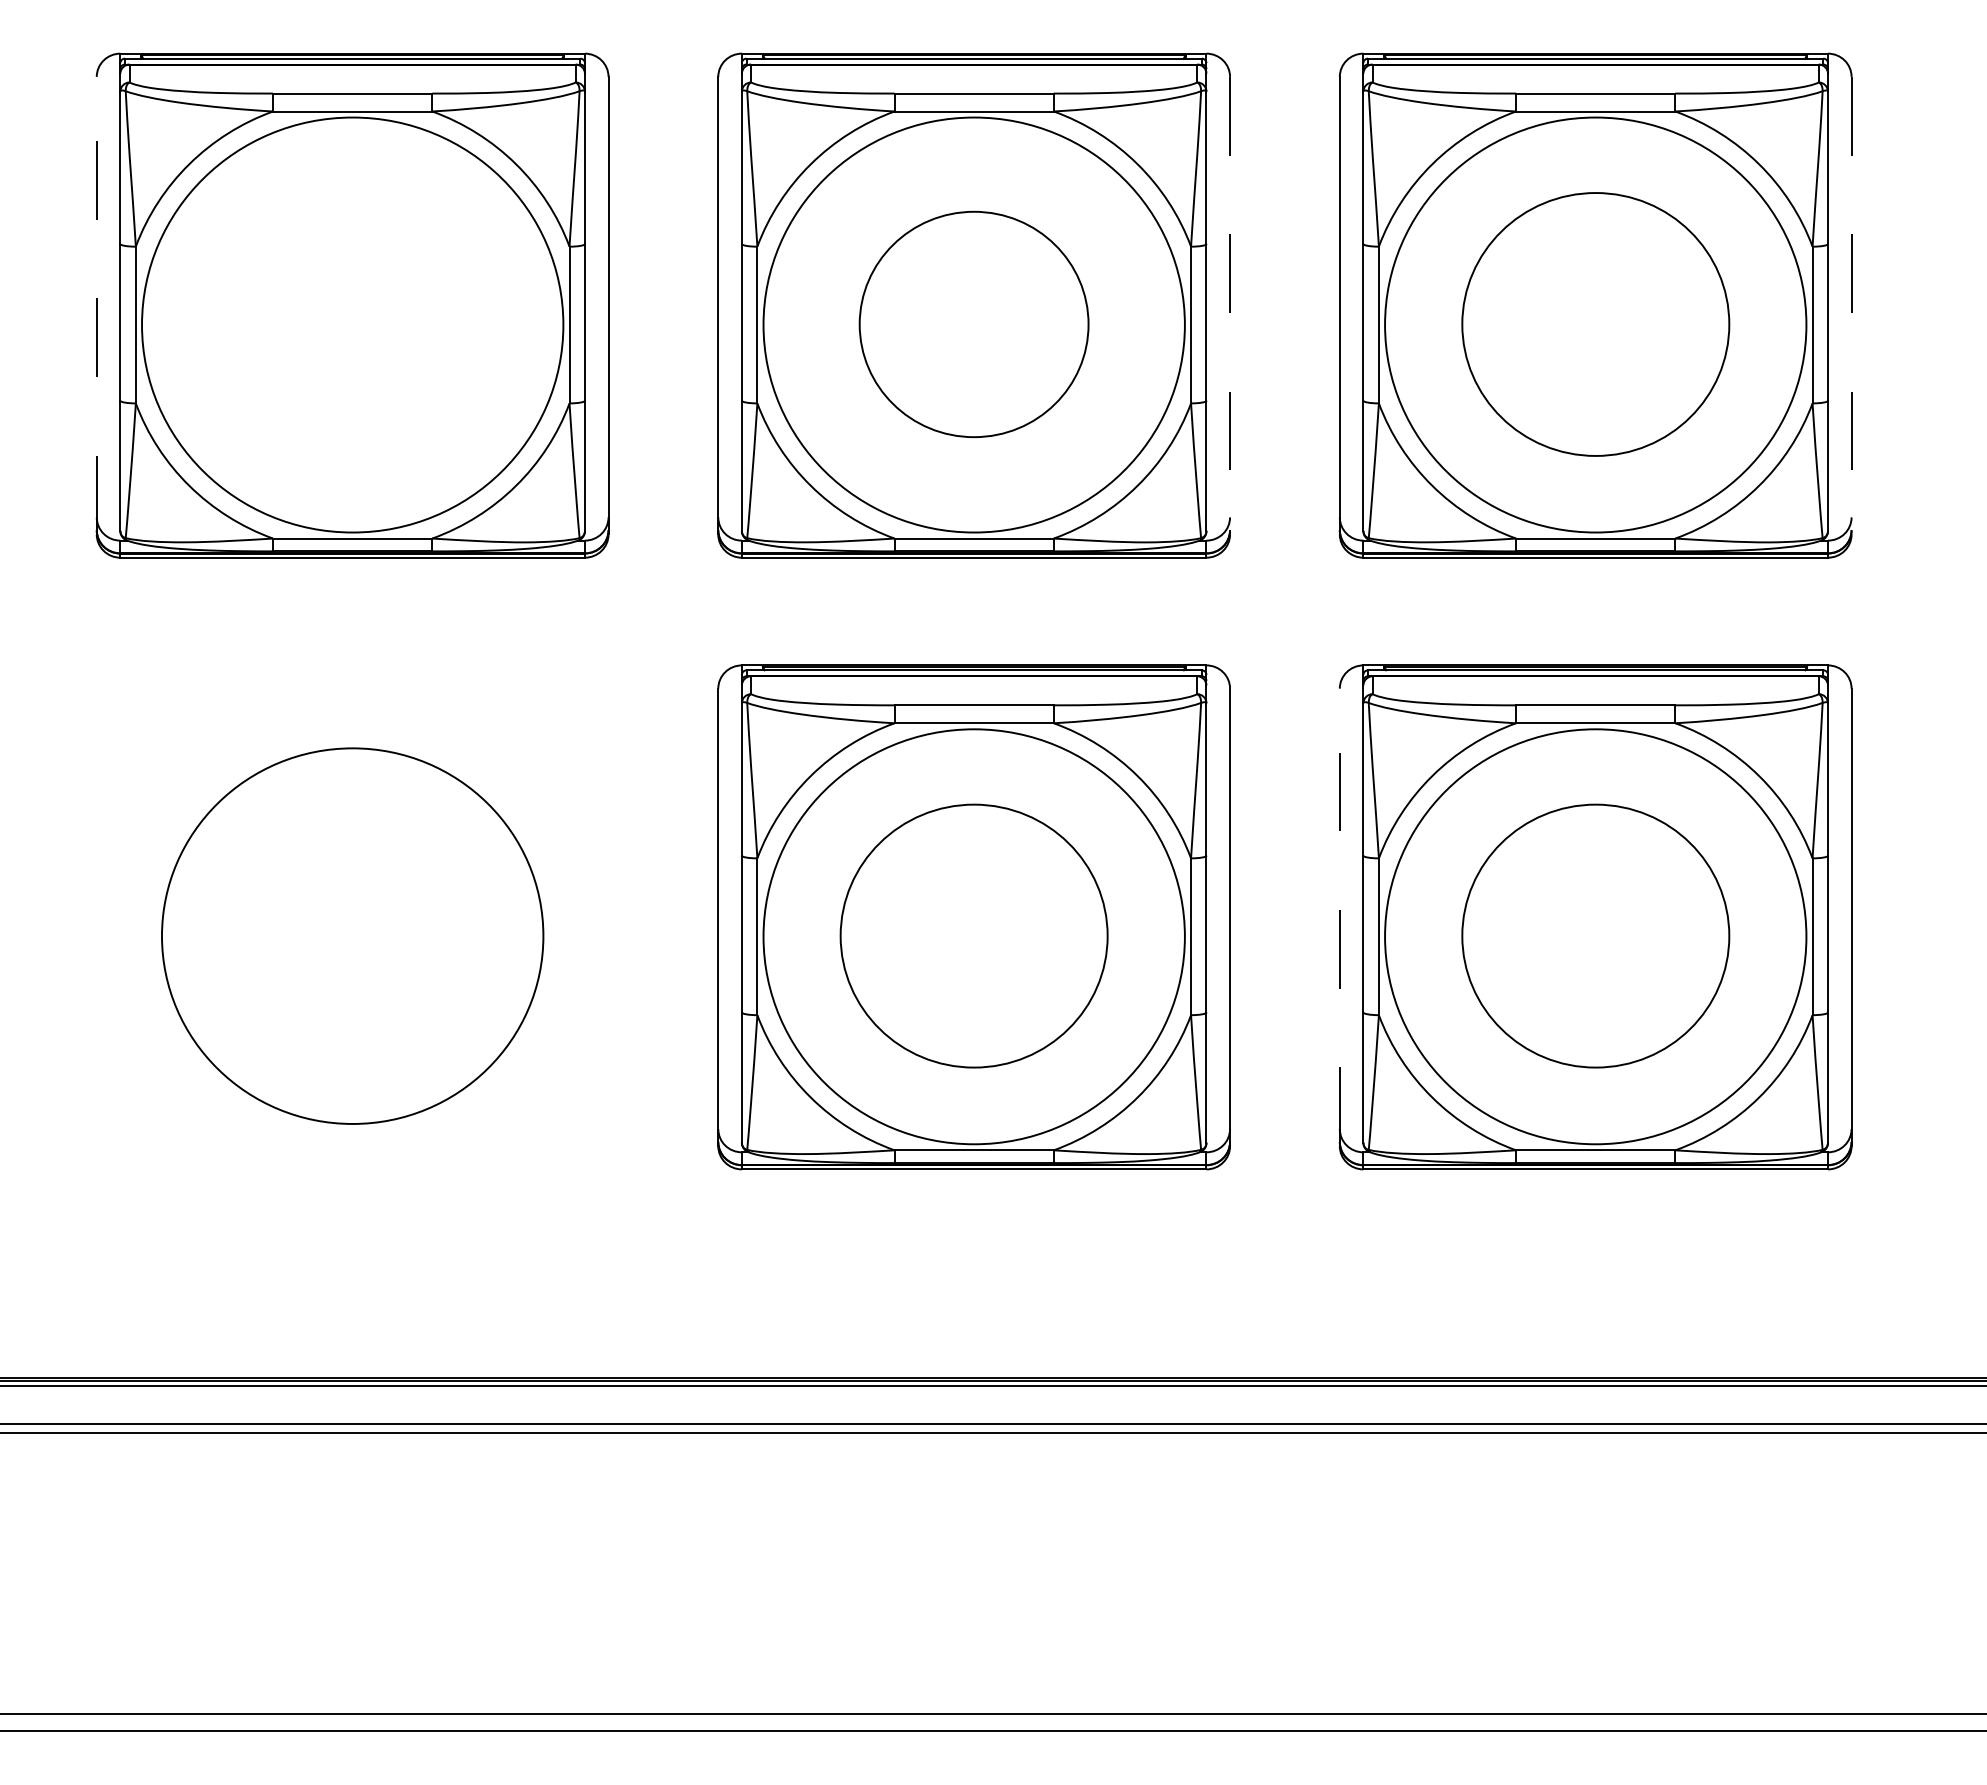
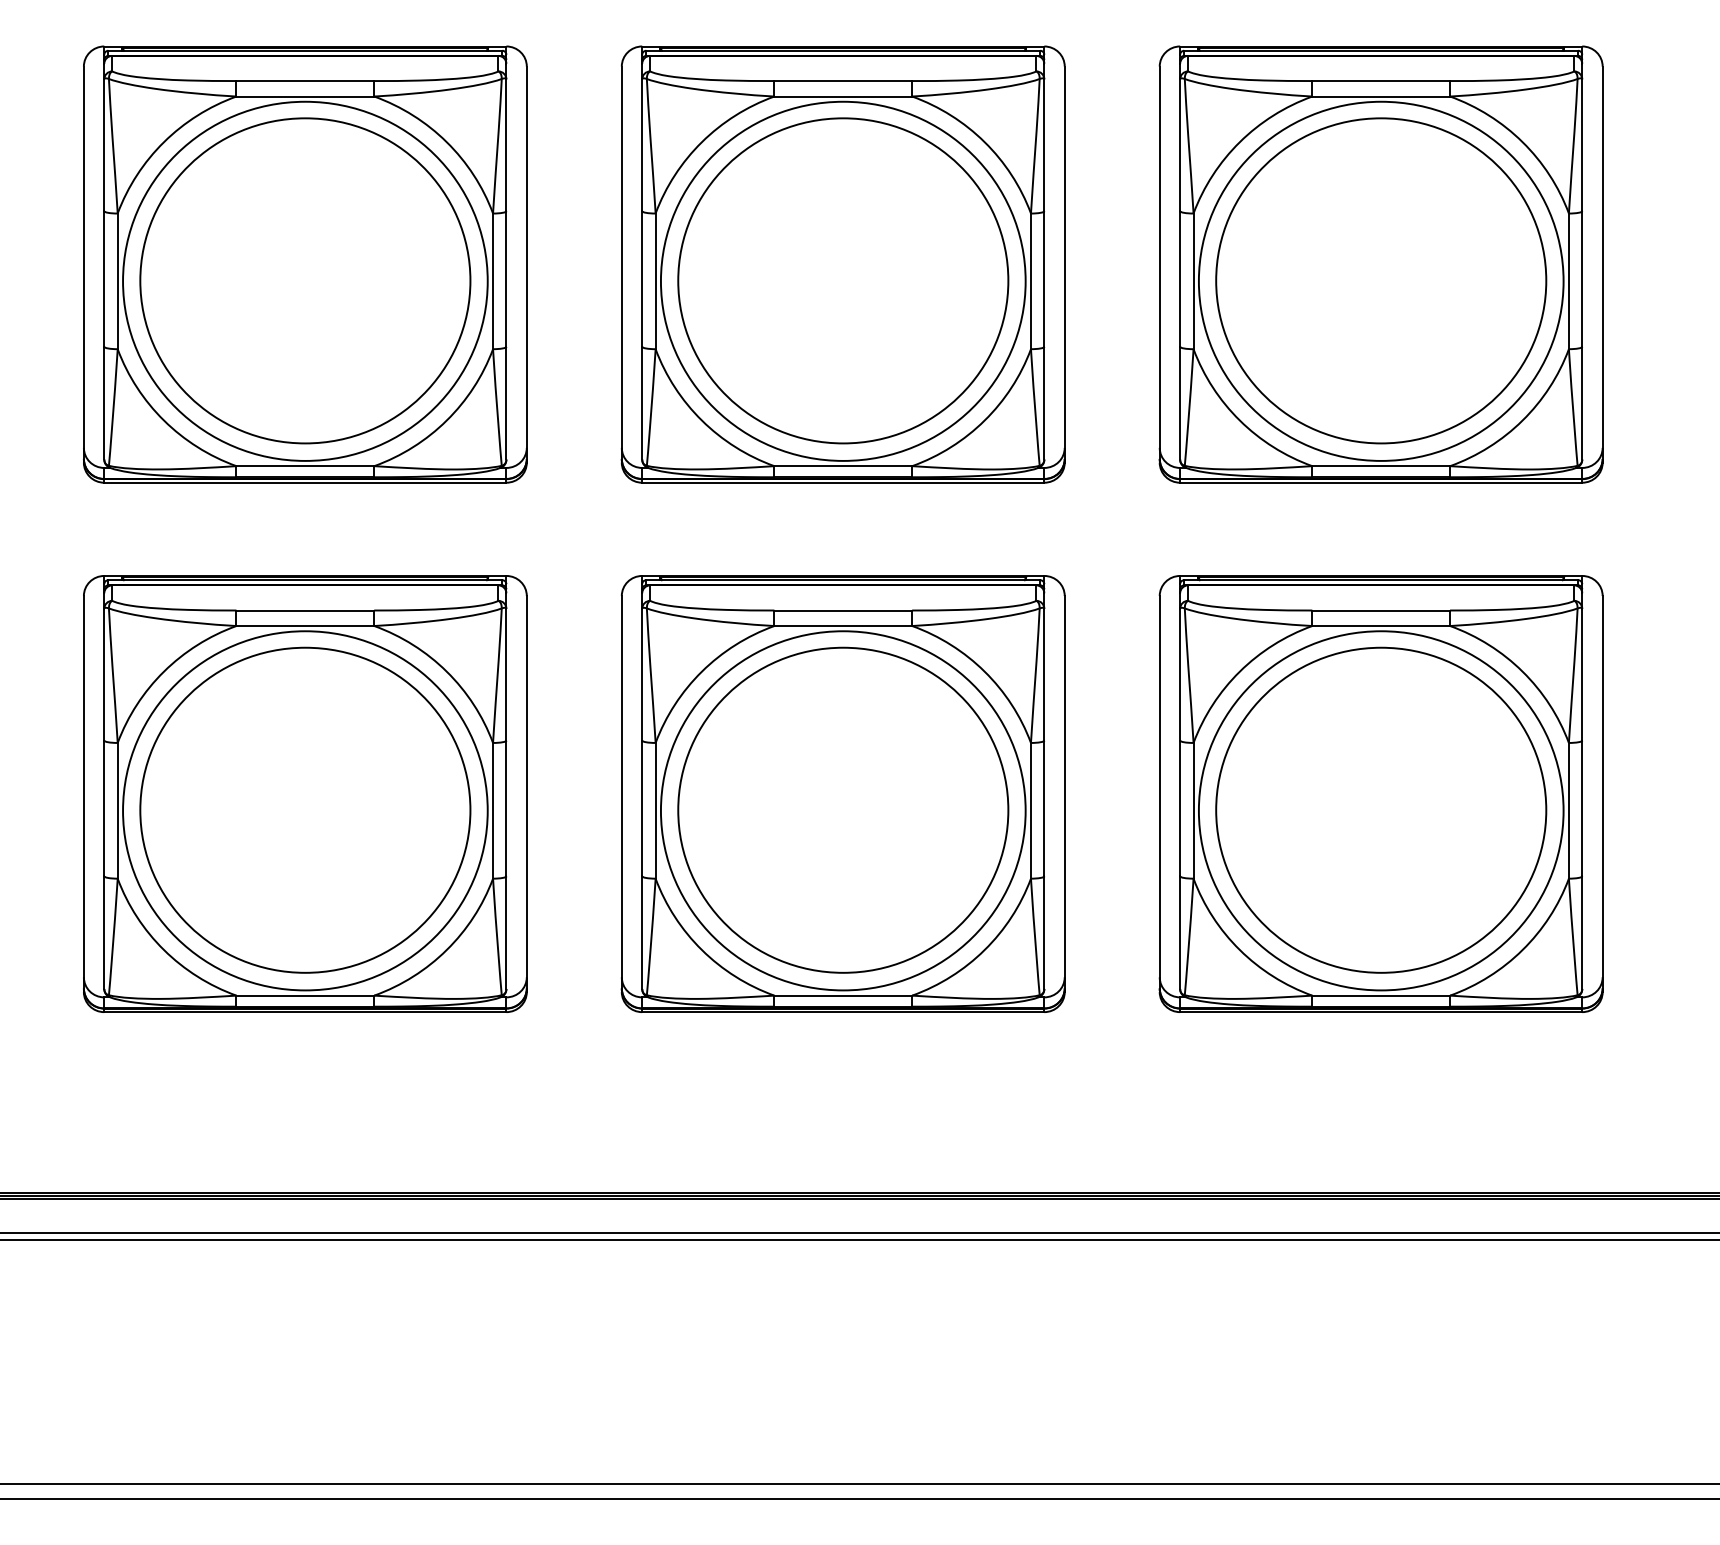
line: (96, 305) -> (83, 264), dashed -> solid
line: (1230, 305) -> (1065, 264), dashed -> solid
line: (1851, 305) -> (1602, 264), dashed -> solid
part: (352, 324) -> (305, 280), added
part: (973, 324) -> (842, 280), size x1.67
part: (1595, 324) -> (1381, 280), size x1.43
part: (352, 917) -> (305, 794), added
line: (1339, 917) -> (1159, 794), dashed -> solid
part: (973, 935) -> (842, 809), size x1.43
part: (1595, 935) -> (1381, 809), size x1.43

